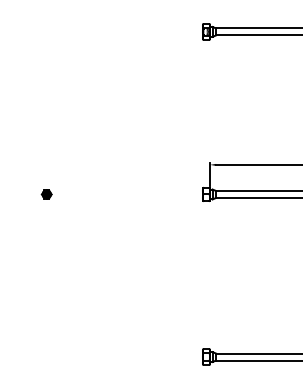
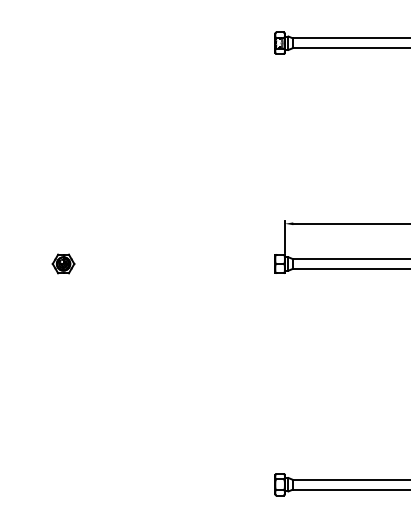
part: (46, 194) -> (62, 264), size x1.67

